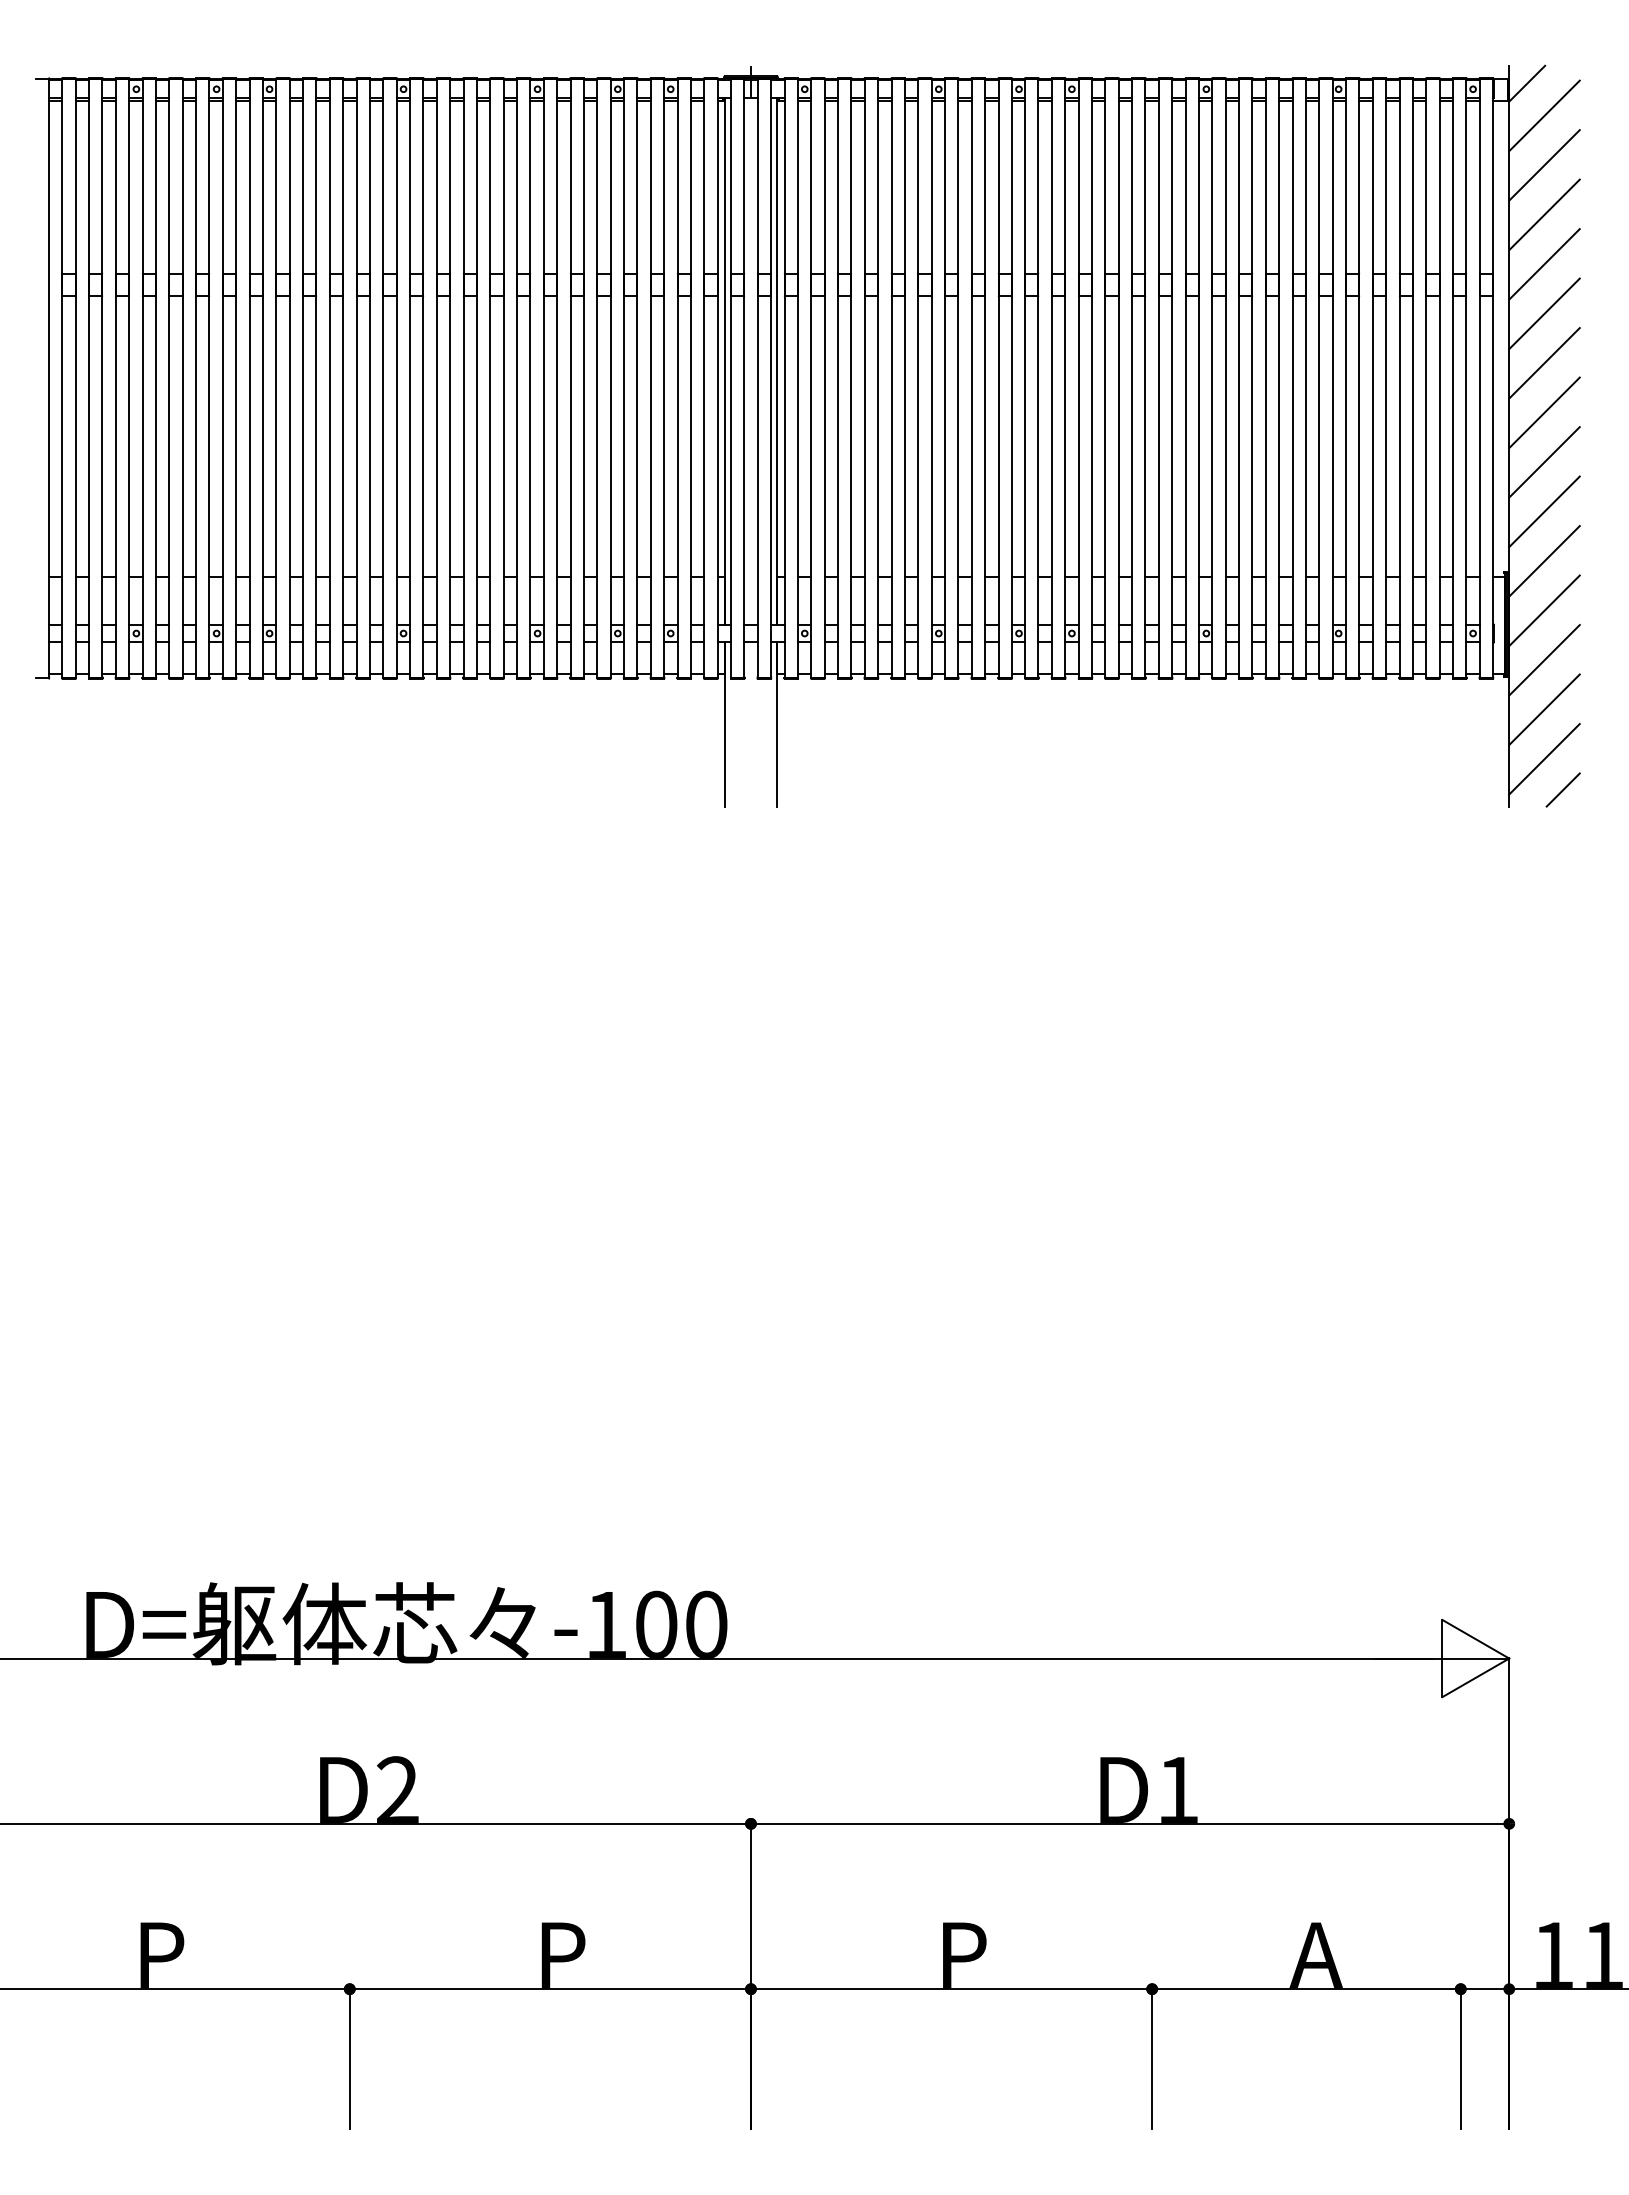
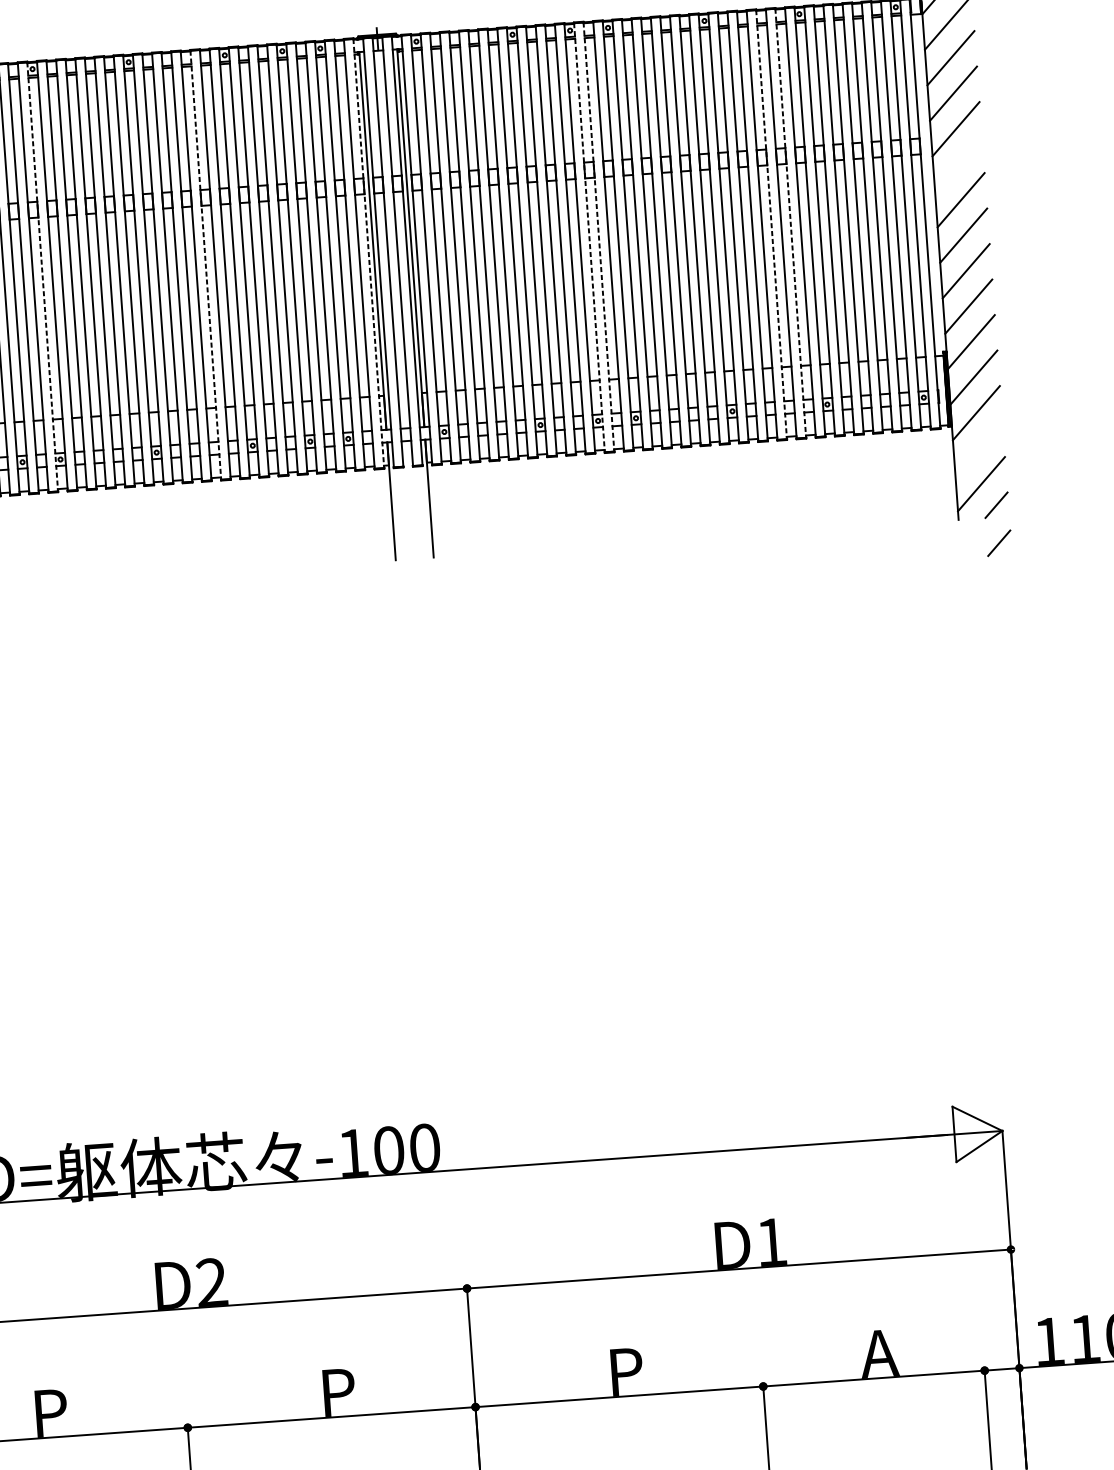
line: (1544, 313) -> (958, 164), removed
line: (262, 378) -> (42, 276), solid -> dashed
line: (490, 378) -> (205, 265), solid -> dashed
line: (717, 378) -> (368, 253), solid -> dashed
line: (1025, 378) -> (589, 237), solid -> dashed
line: (1038, 378) -> (598, 237), solid -> dashed
line: (1279, 378) -> (771, 224), solid -> dashed
line: (1305, 378) -> (790, 223), solid -> dashed
line: (1544, 709) -> (978, 448), removed
line: (1562, 842) -> (998, 542), added

